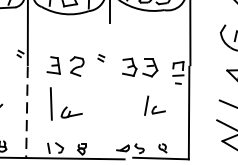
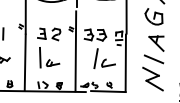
line: (108, 93) -> (75, 51), added
part: (154, 105) -> (104, 58), size x1.67
line: (27, 113) -> (25, 63), dashed -> solid

